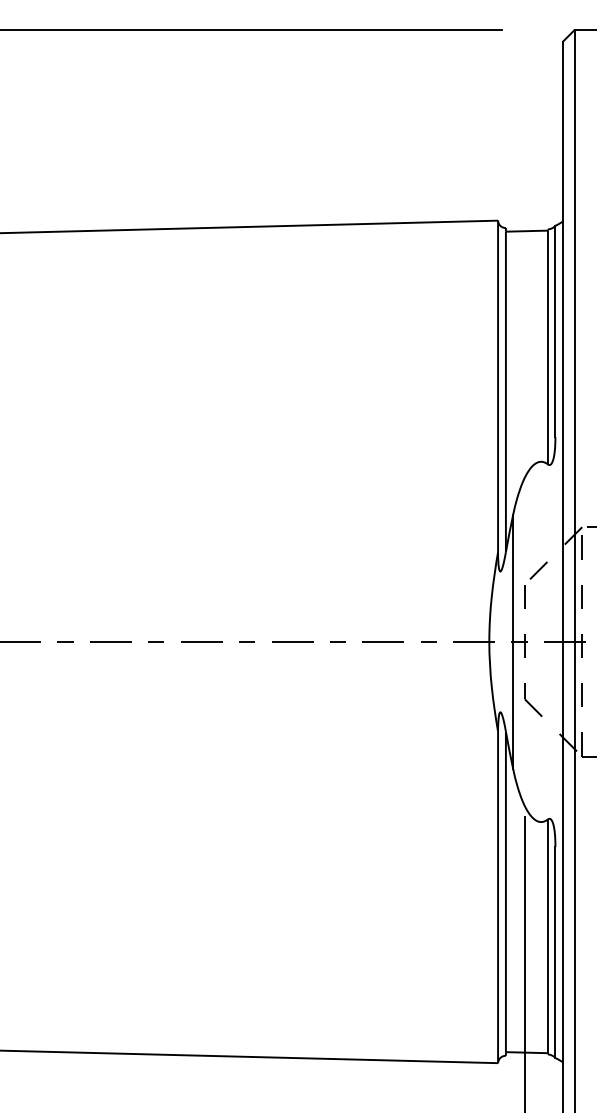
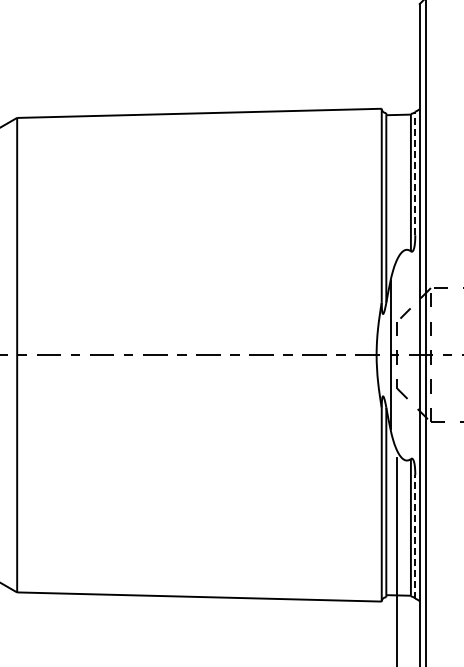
line: (555, 331) -> (415, 173), solid -> dashed
line: (555, 951) -> (415, 536), solid -> dashed

